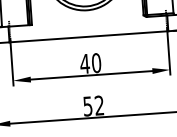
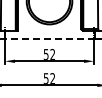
line: (88, 36) -> (49, 39), solid -> dashed
text: (90, 63) -> (49, 54), 40 -> 52

